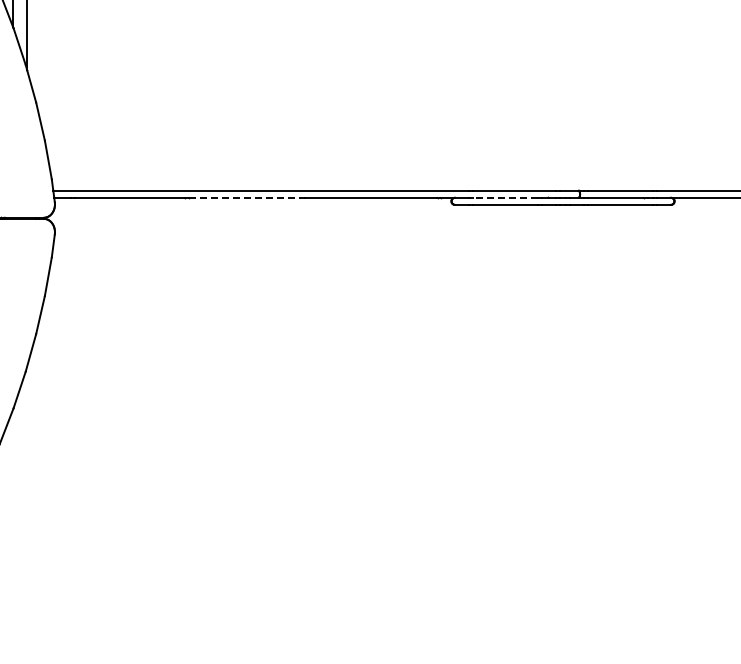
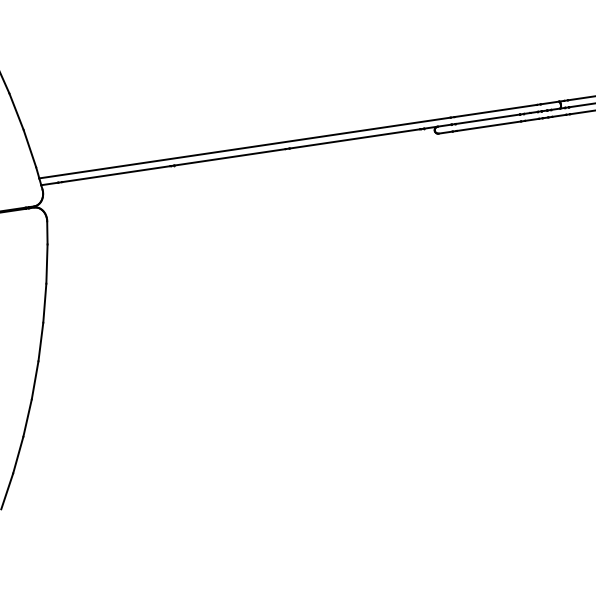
line: (245, 197) -> (230, 156), dashed -> solid
line: (505, 197) -> (487, 118), dashed -> solid

